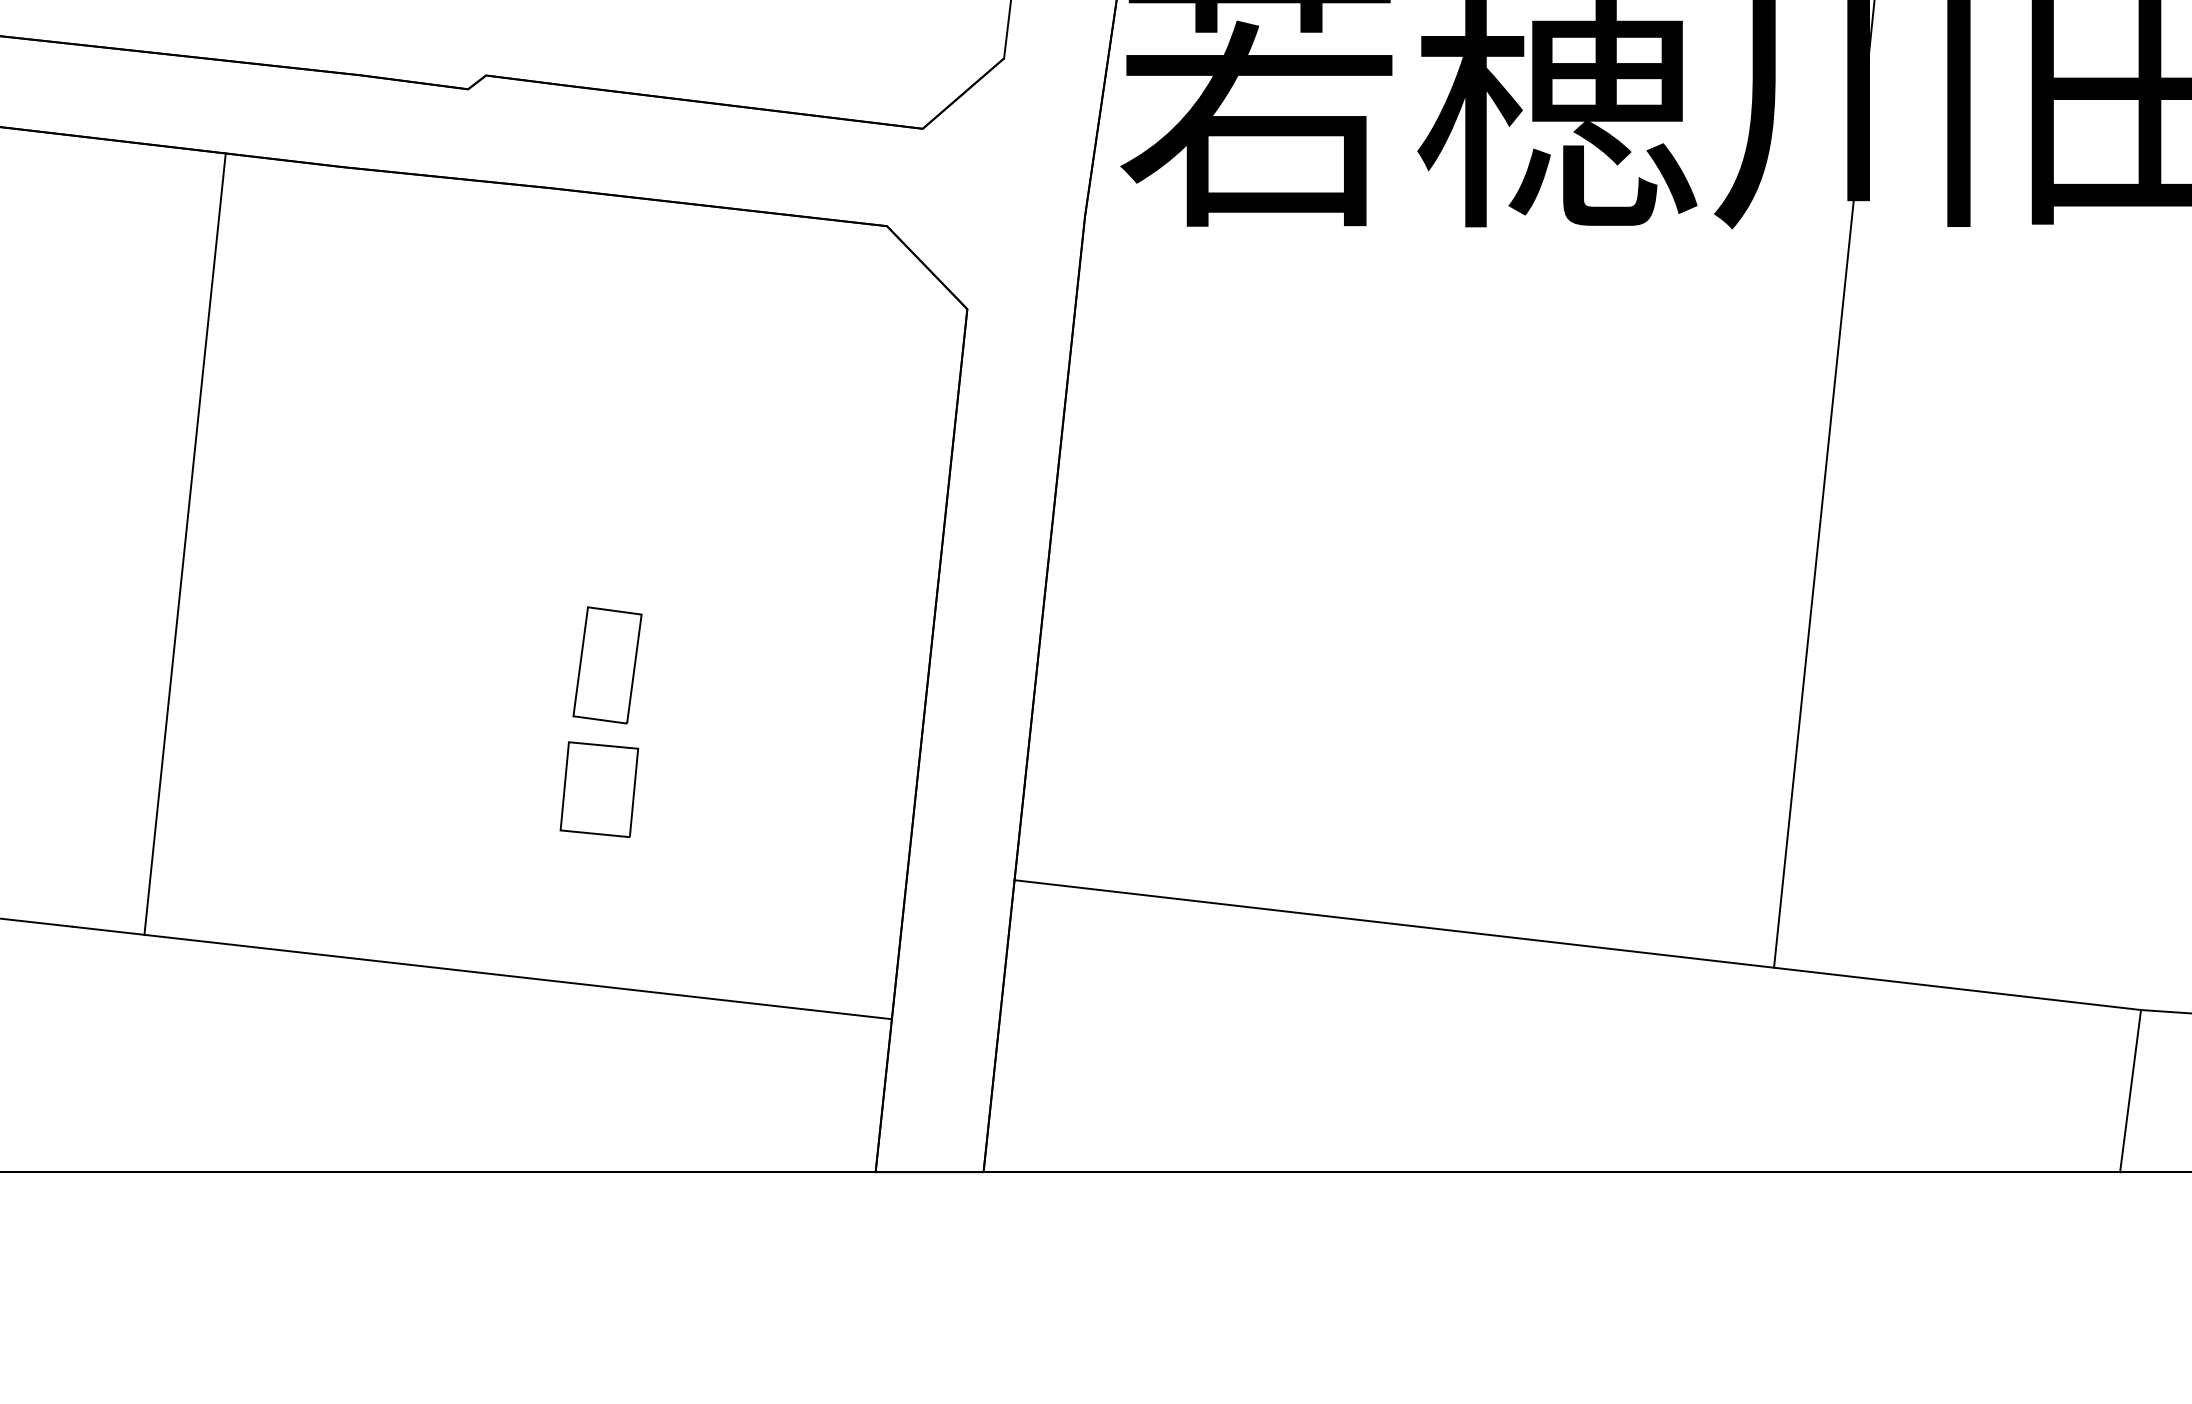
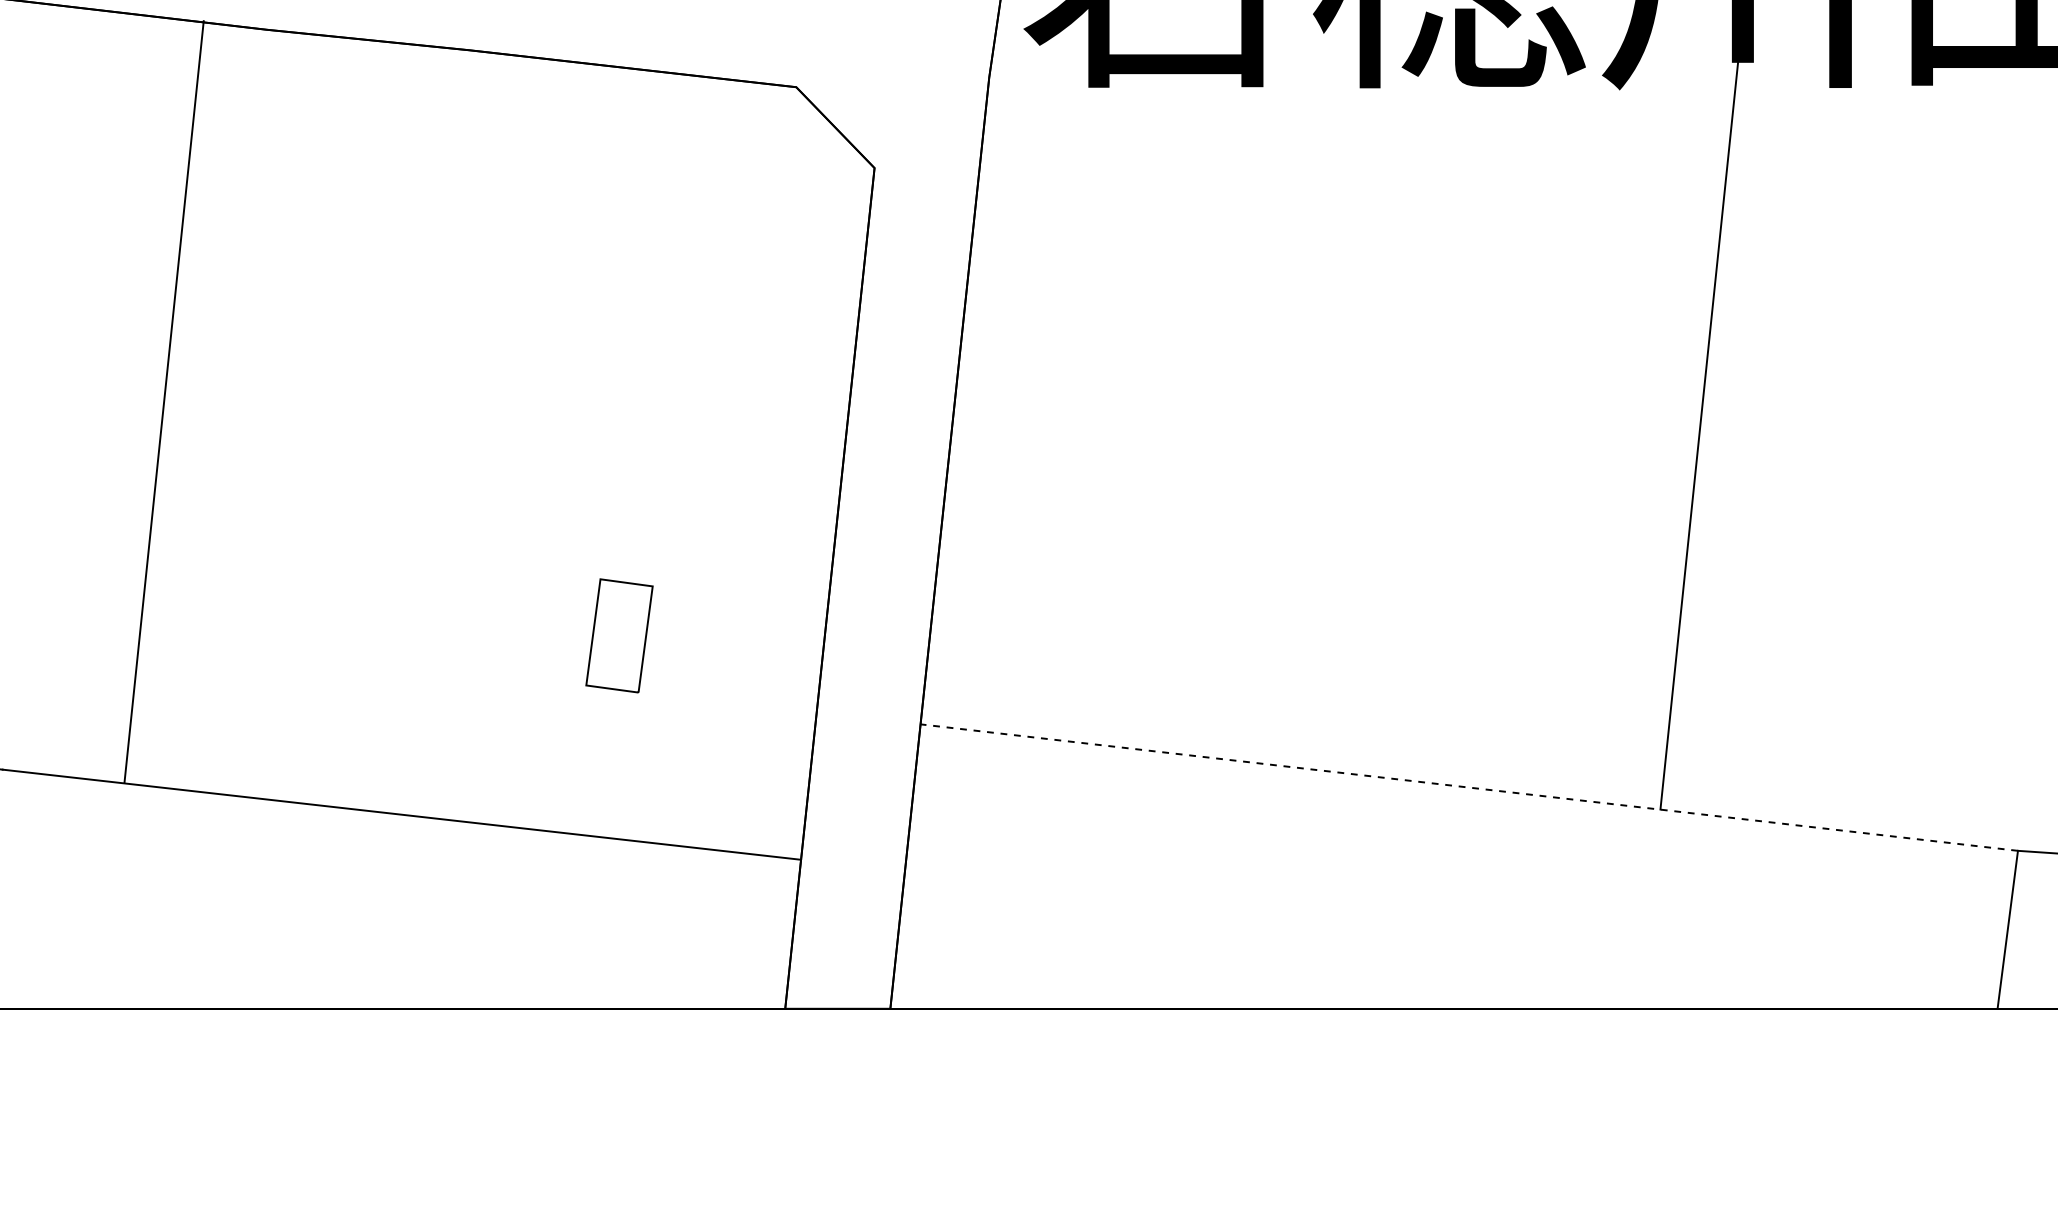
line: (184, 544) -> (163, 402), moved
part: (607, 665) -> (619, 635), moved
part: (599, 789) -> (516, 635), removed
line: (1577, 945) -> (1468, 787), solid -> dashed

